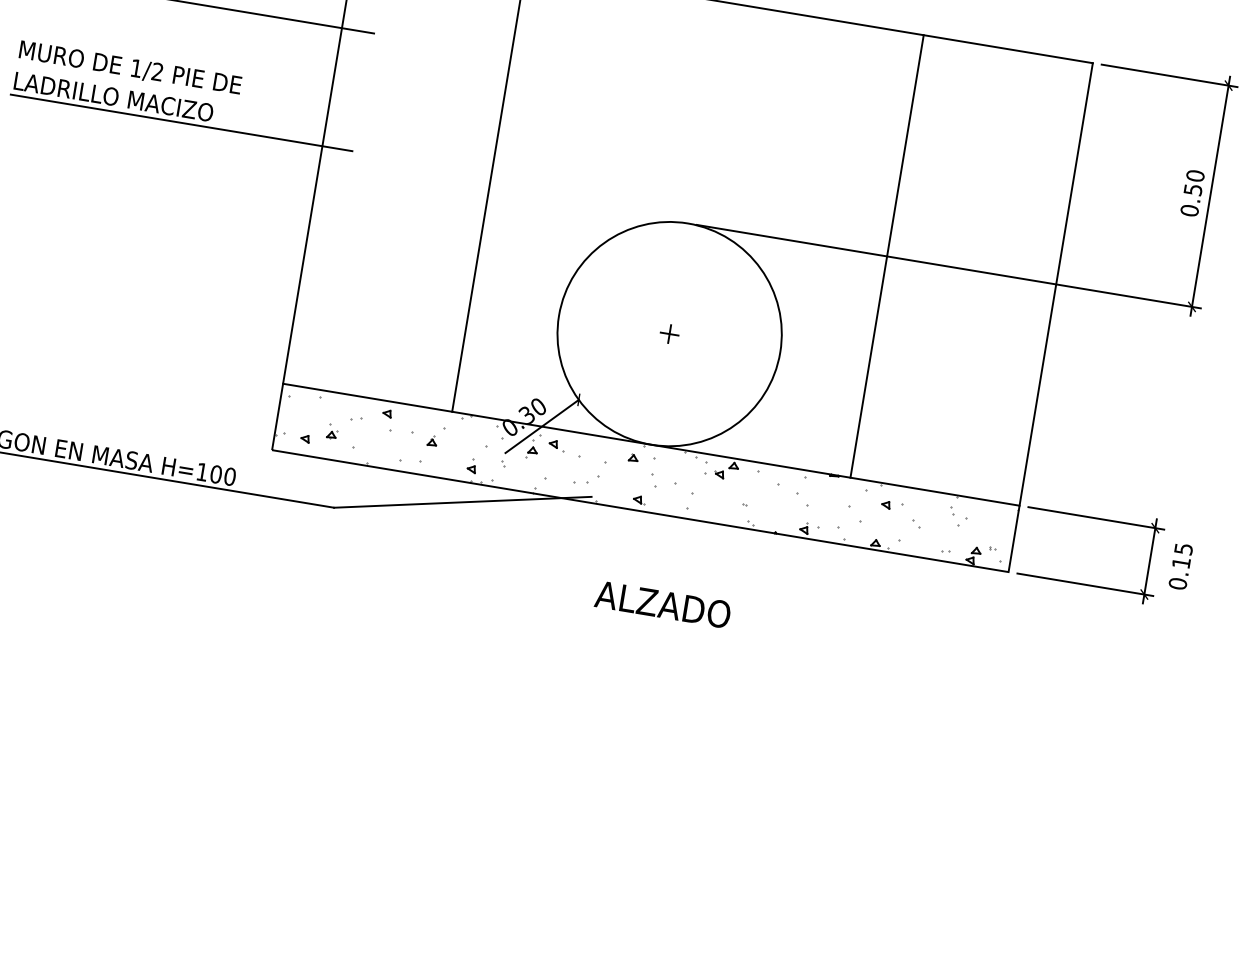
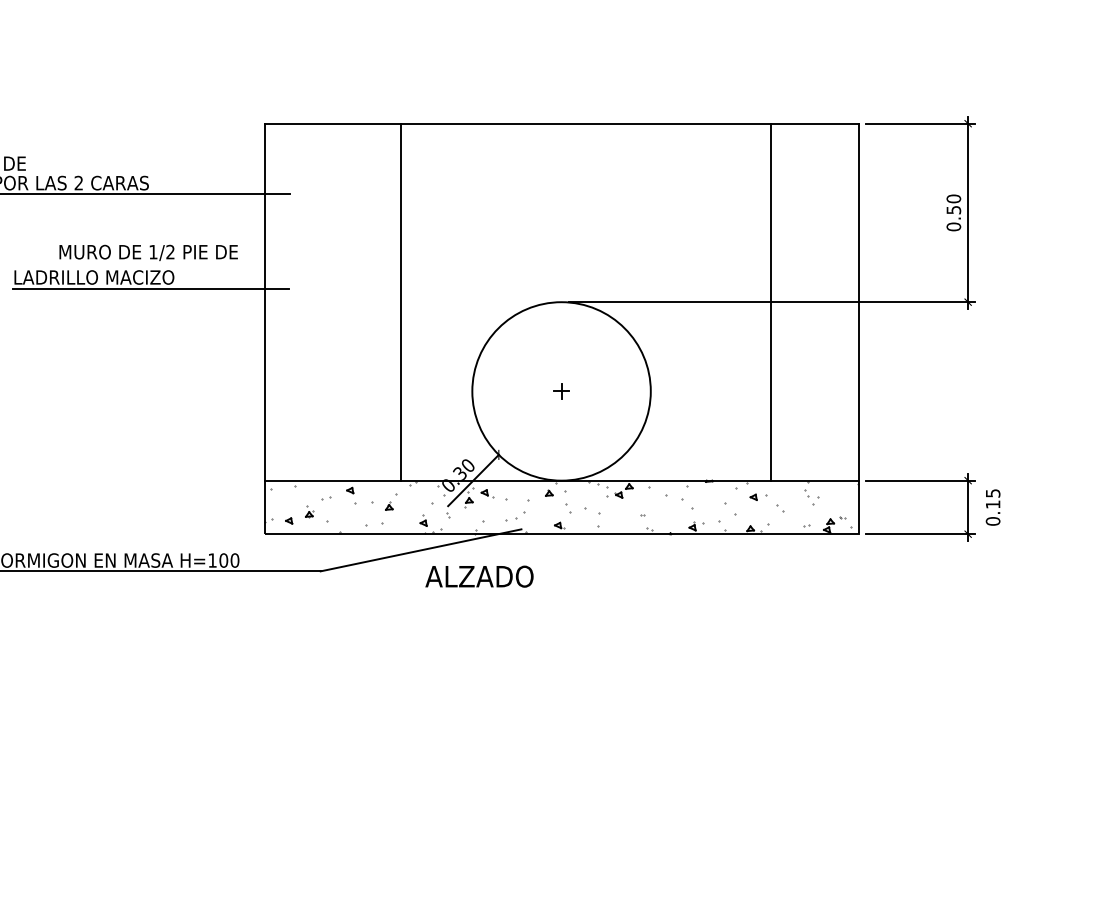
text: (130, 67) -> (148, 252), moved
line: (887, 255) -> (771, 301), moved
text: (663, 604) -> (479, 576), moved

